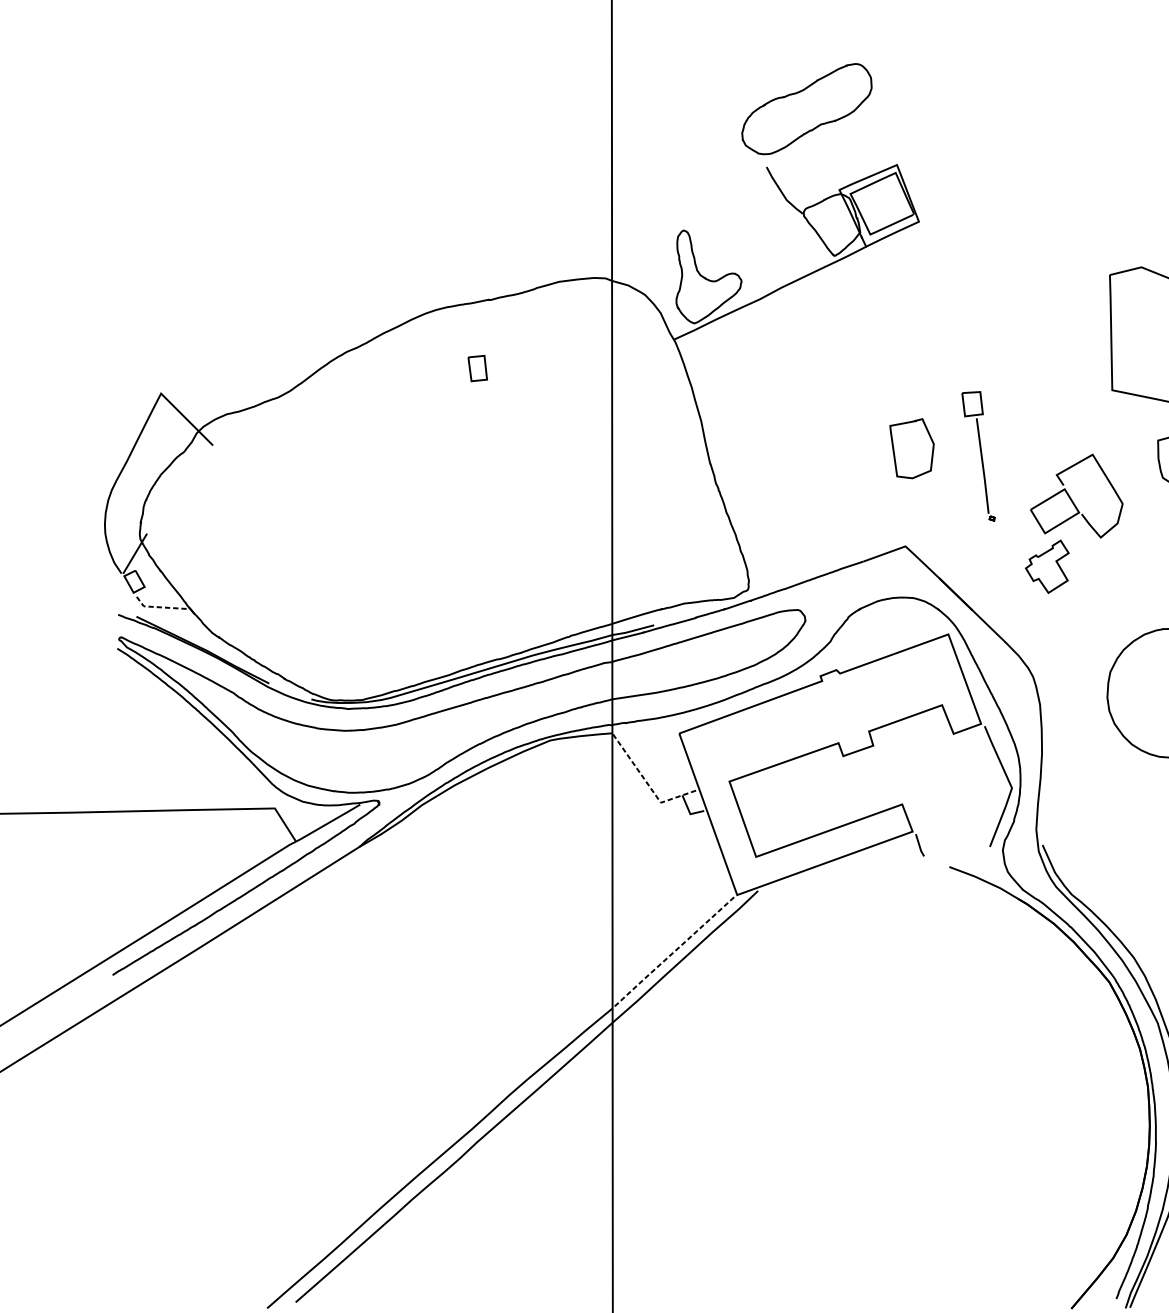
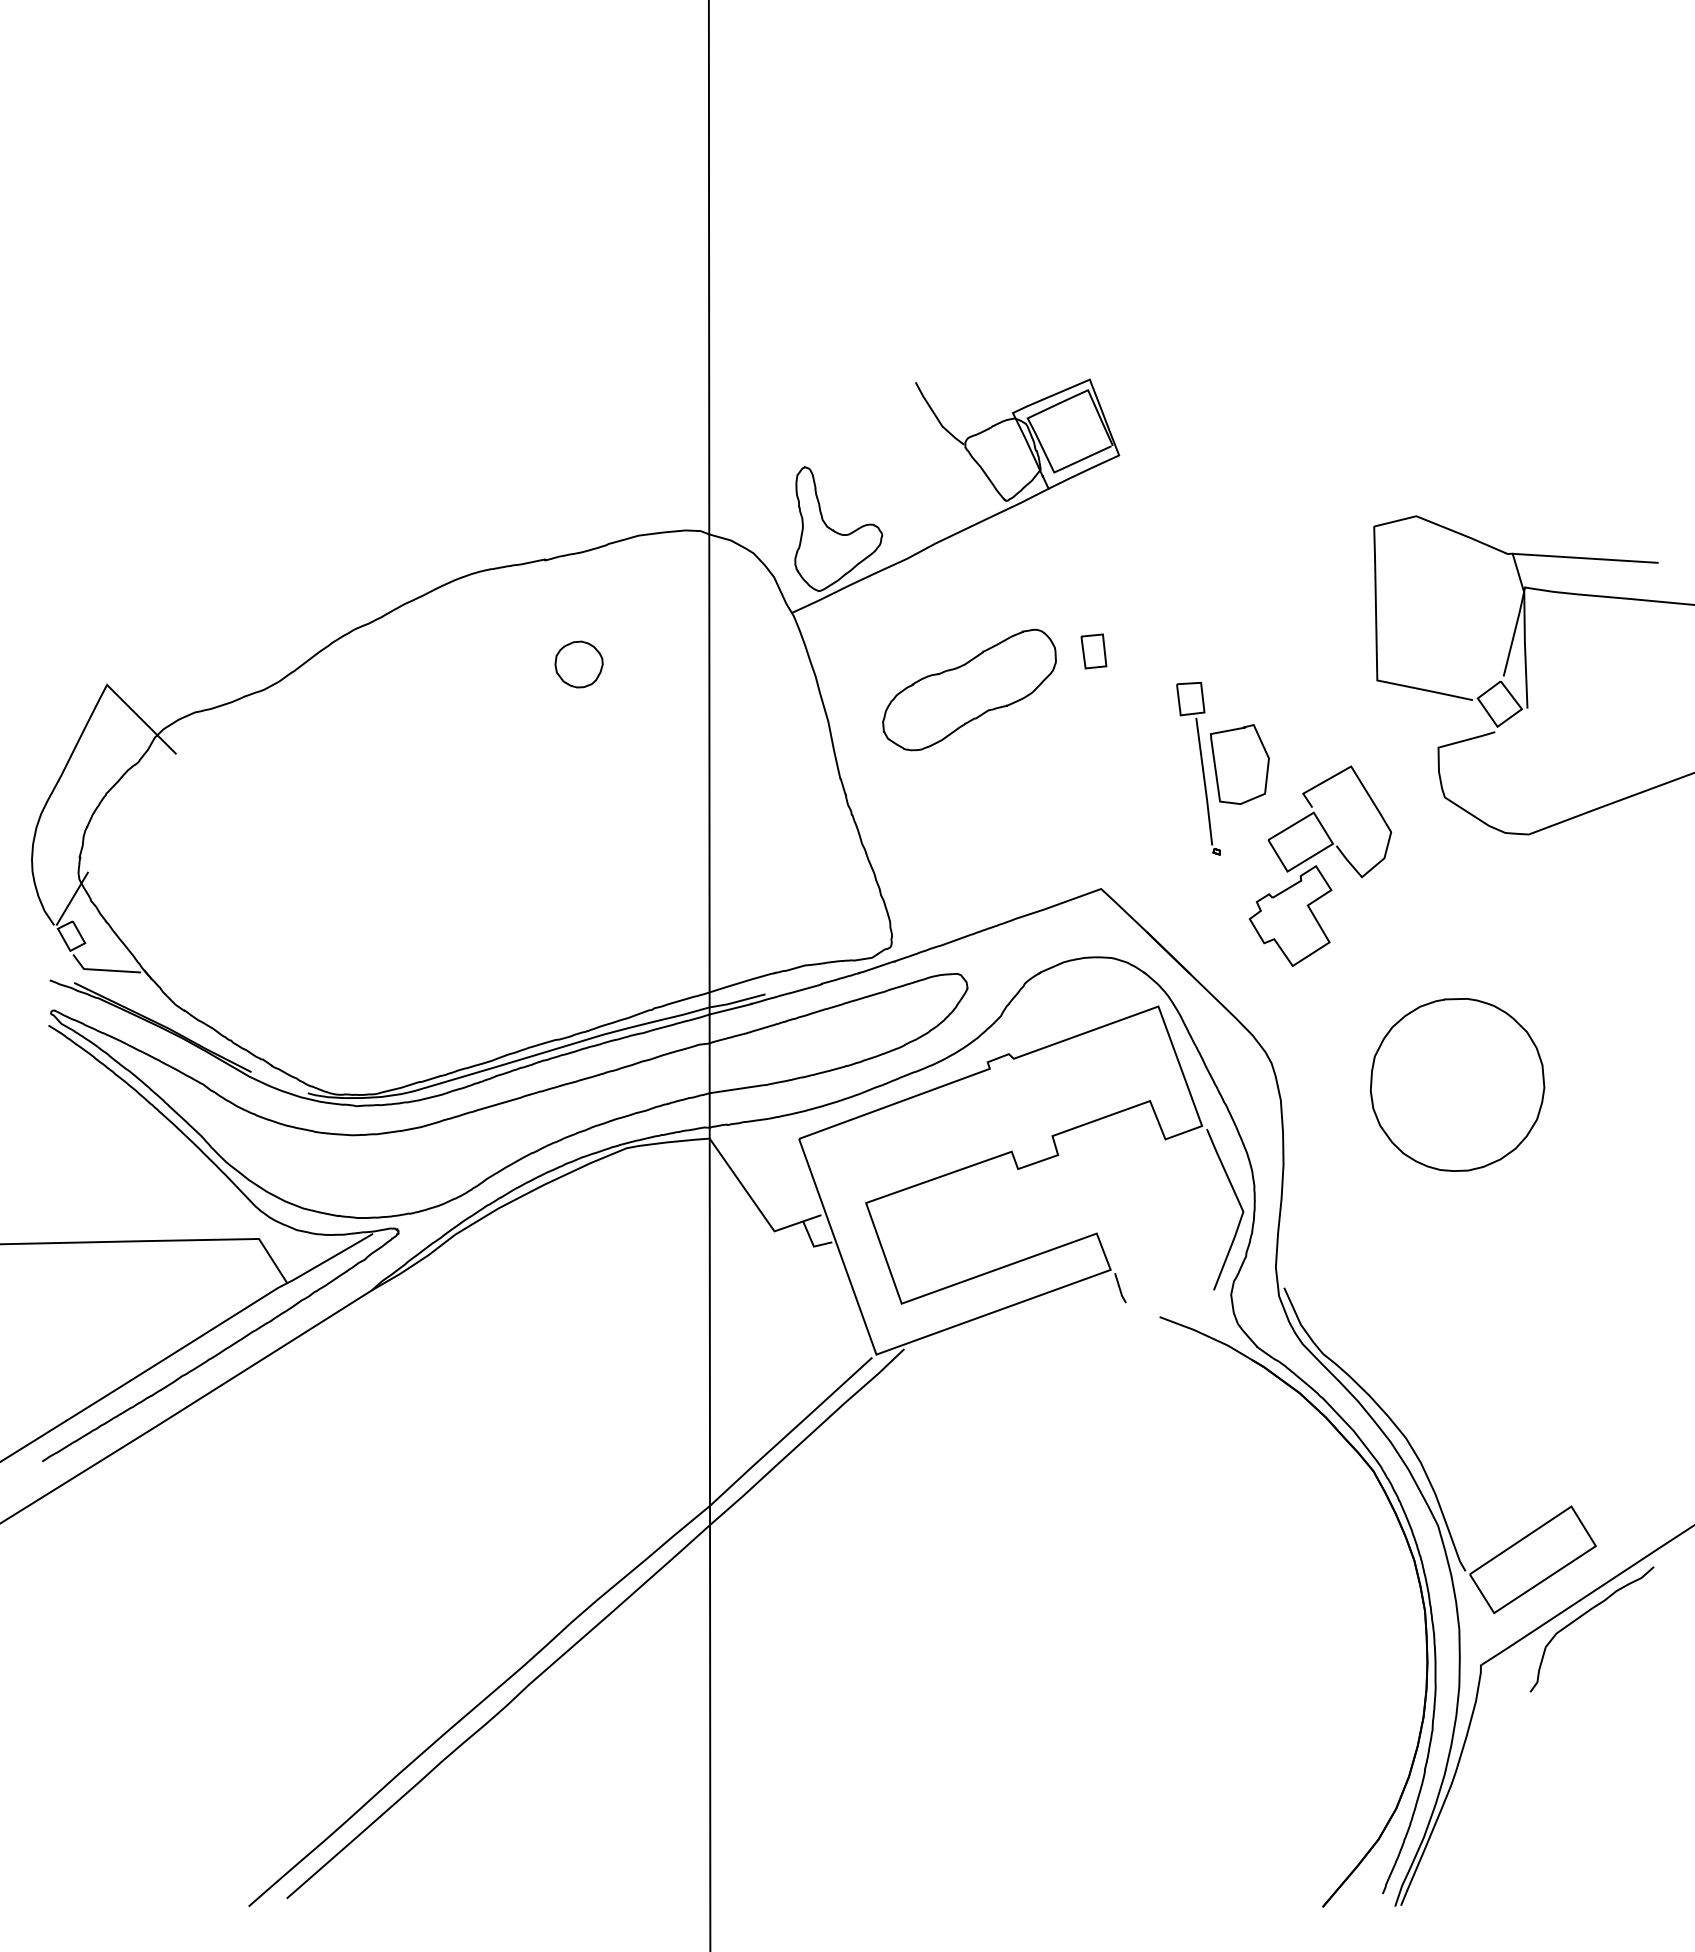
part: (806, 108) -> (969, 689), moved
part: (477, 368) -> (1093, 651), moved
part: (514, 378) -> (578, 664), added
curve: (894, 450) -> (1216, 767), moved
part: (1047, 567) -> (1290, 916), size x1.43
line: (157, 607) -> (102, 970), dashed -> solid
line: (647, 783) -> (756, 1205), dashed -> solid
line: (672, 952) -> (790, 1431), dashed -> solid

